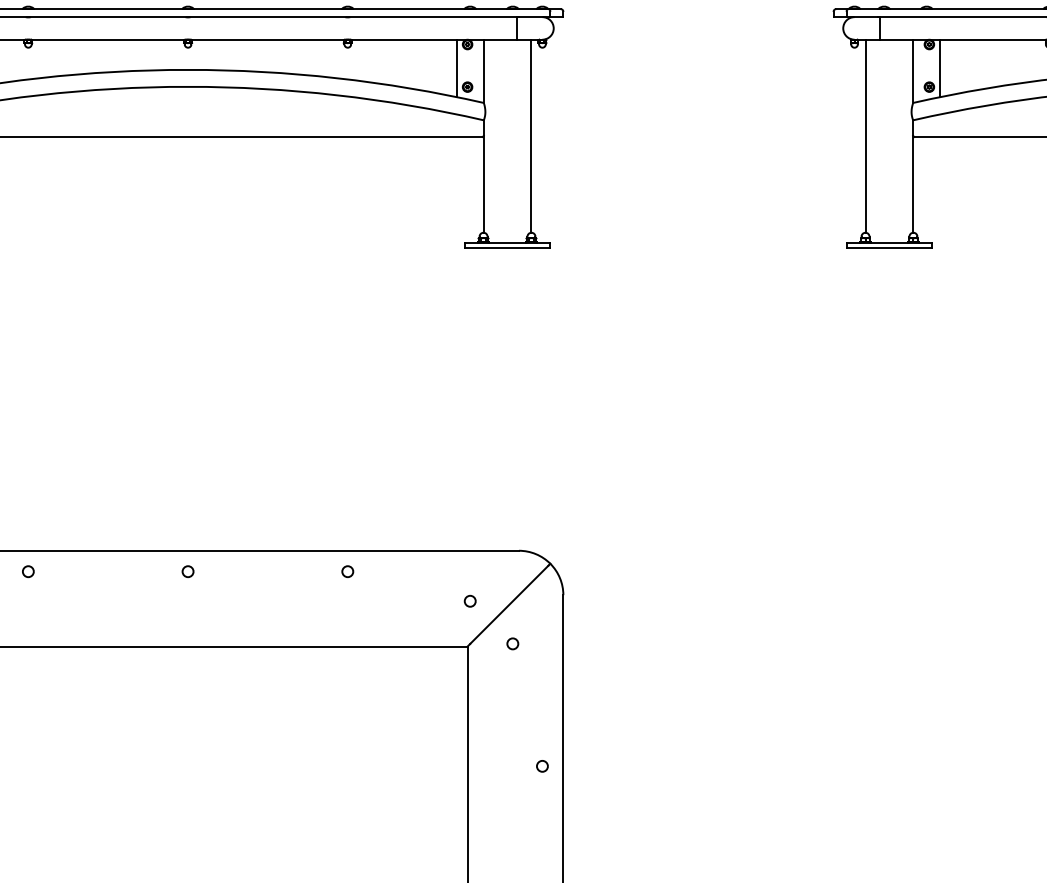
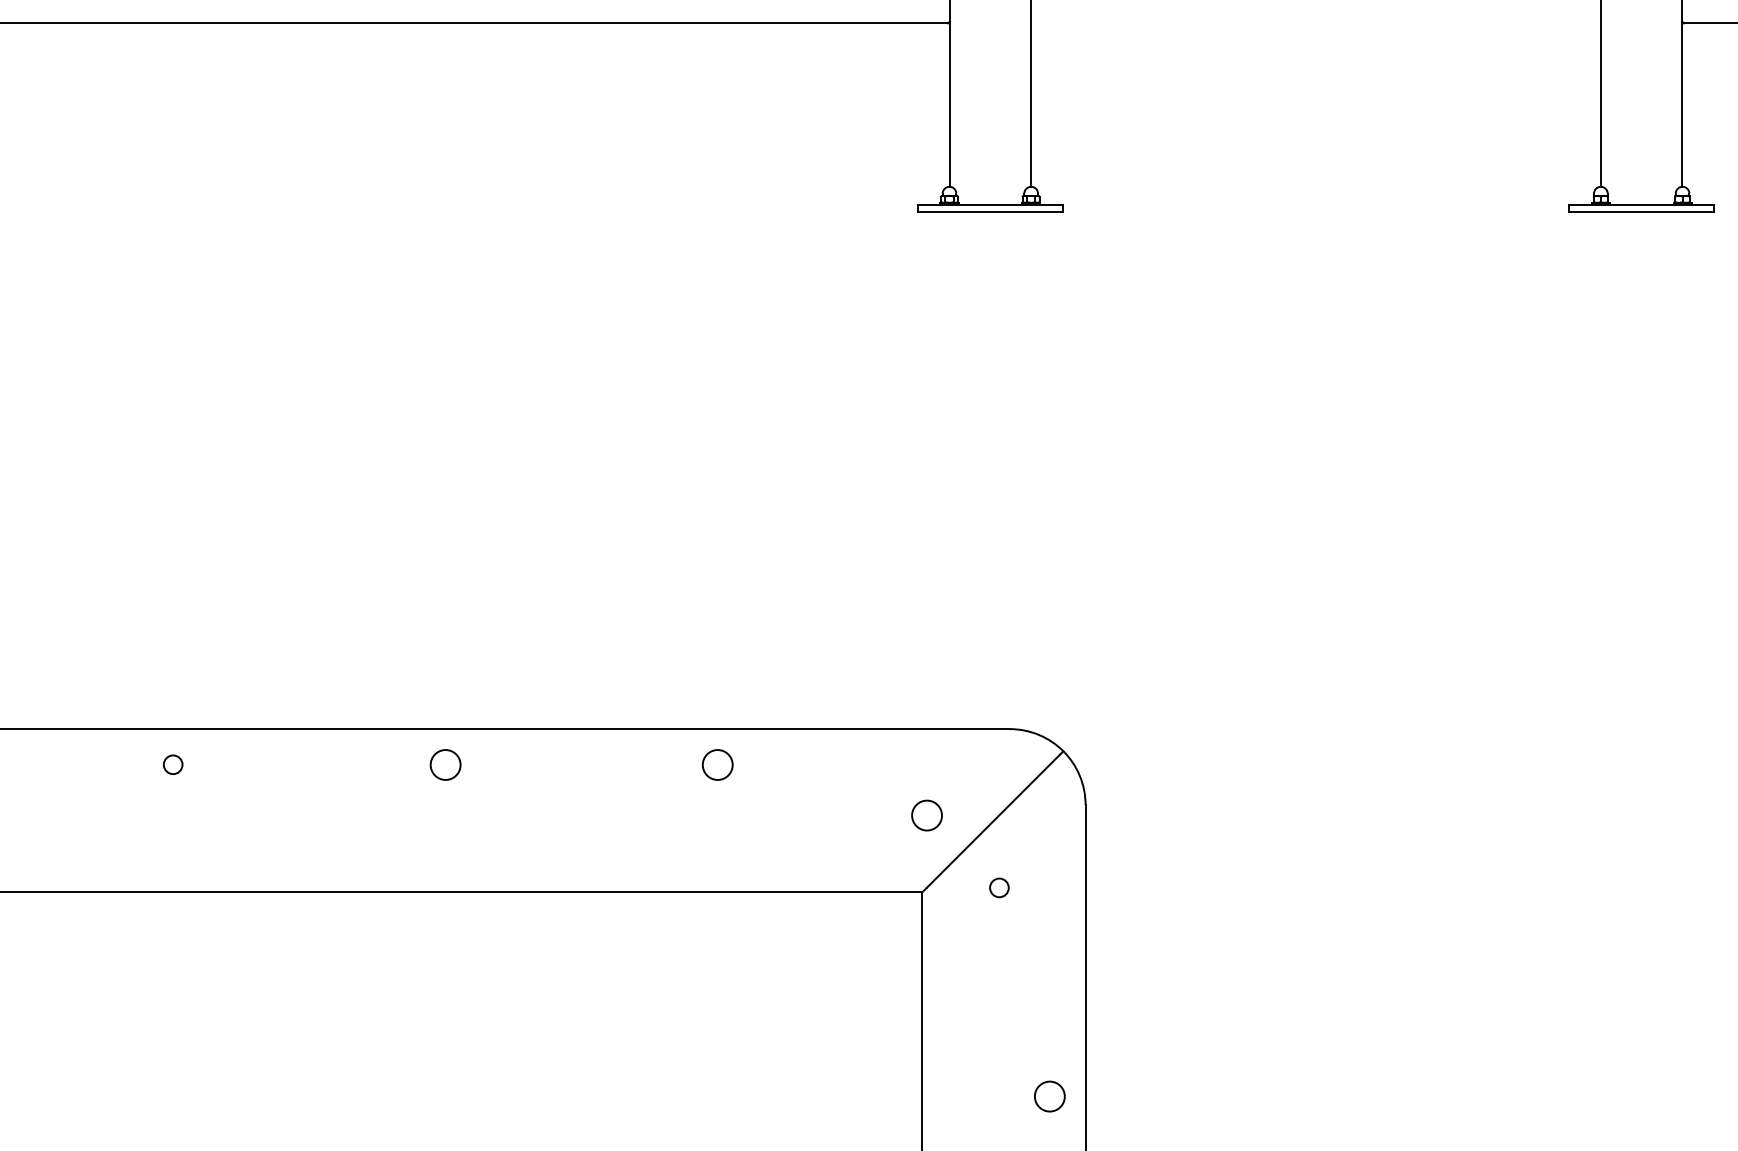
circle: (187, 571) -> (444, 764), size x1.6
circle: (347, 571) -> (717, 764), size x1.6
circle: (469, 600) -> (925, 813), size x1.6
circle: (542, 766) -> (1049, 1097), size x1.6

